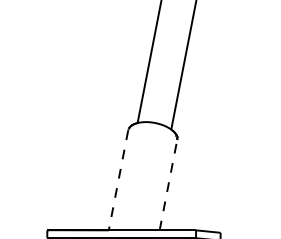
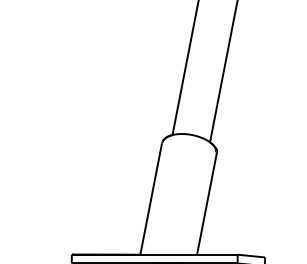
line: (118, 180) -> (151, 199), dashed -> solid
line: (168, 184) -> (206, 203), dashed -> solid

